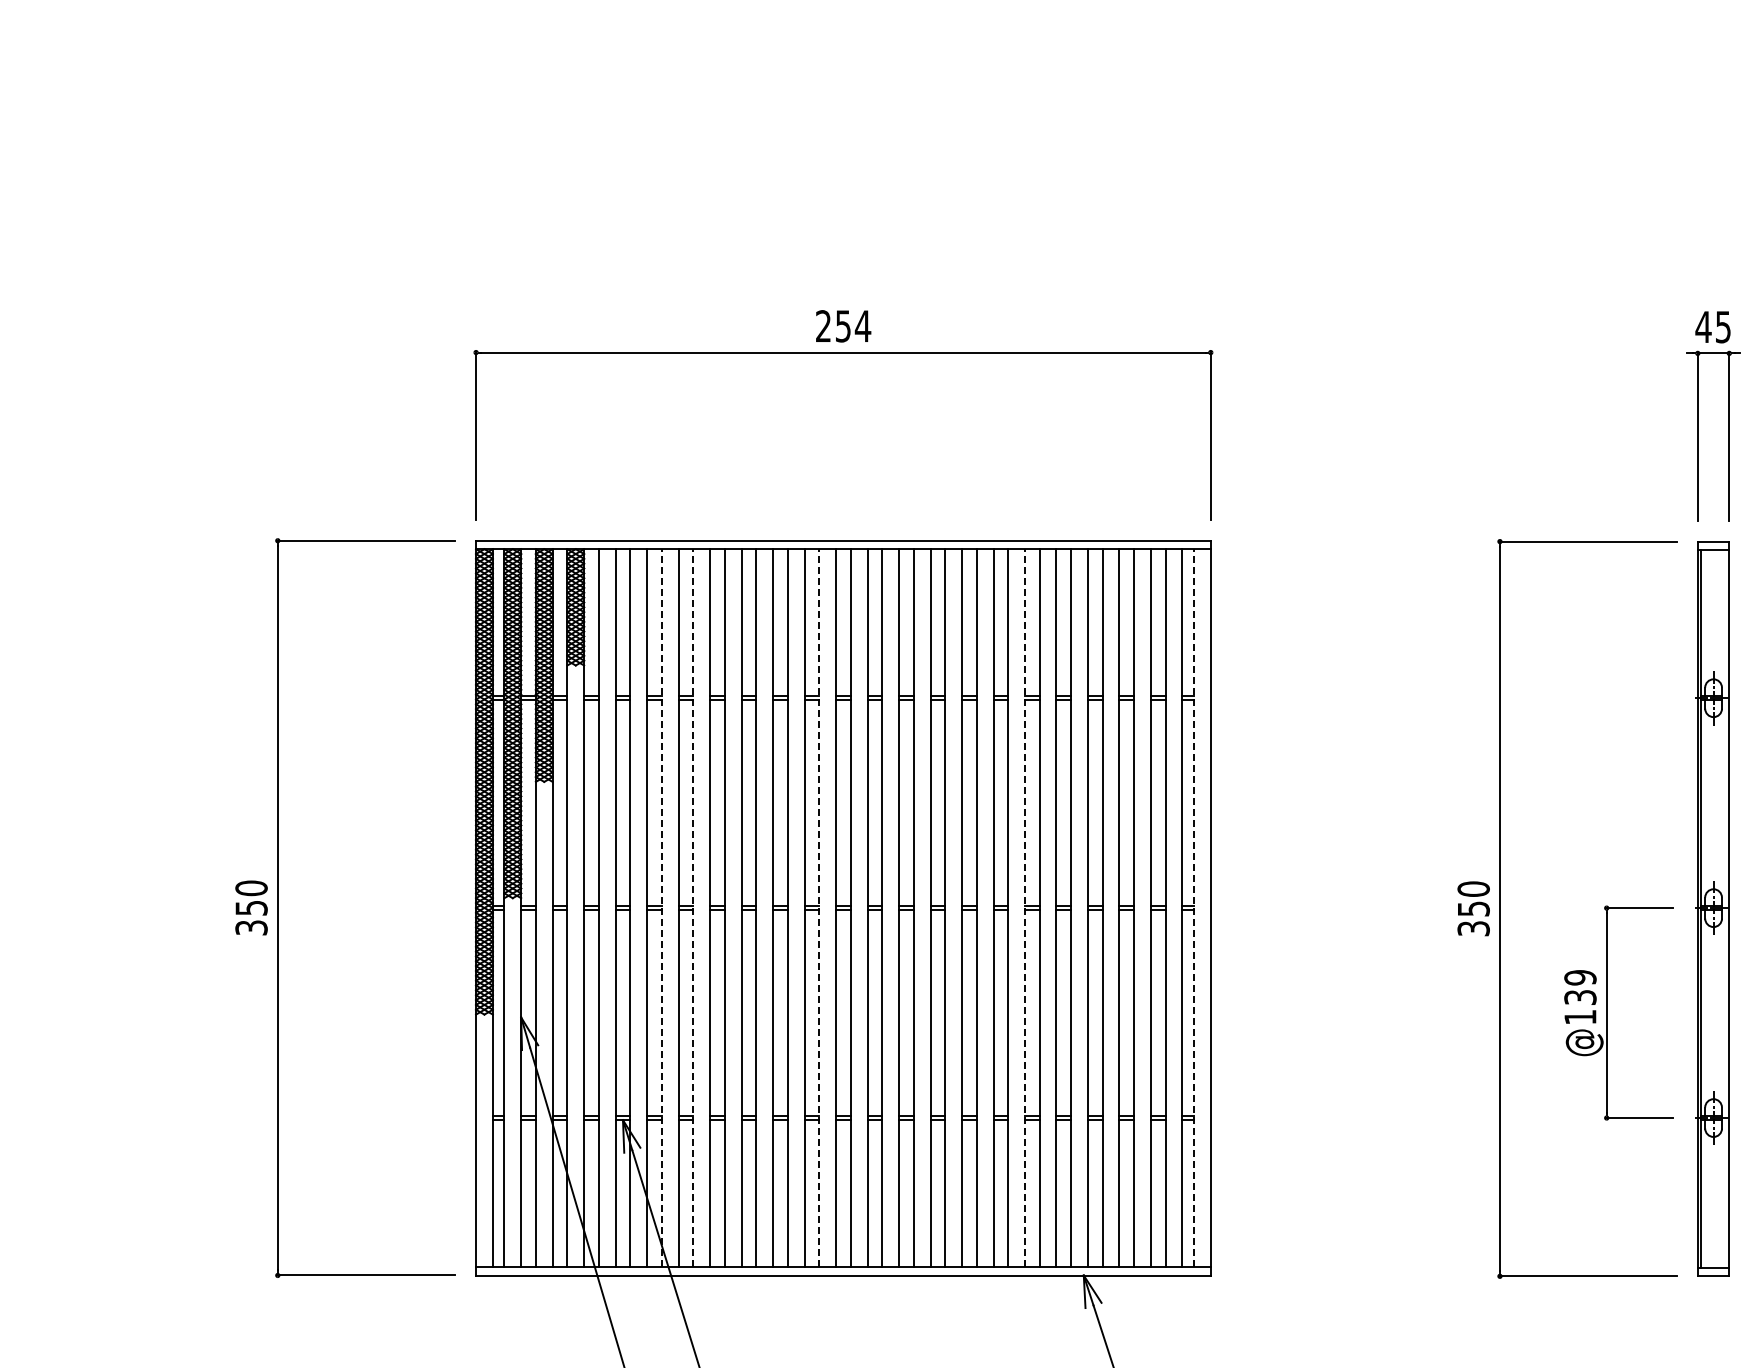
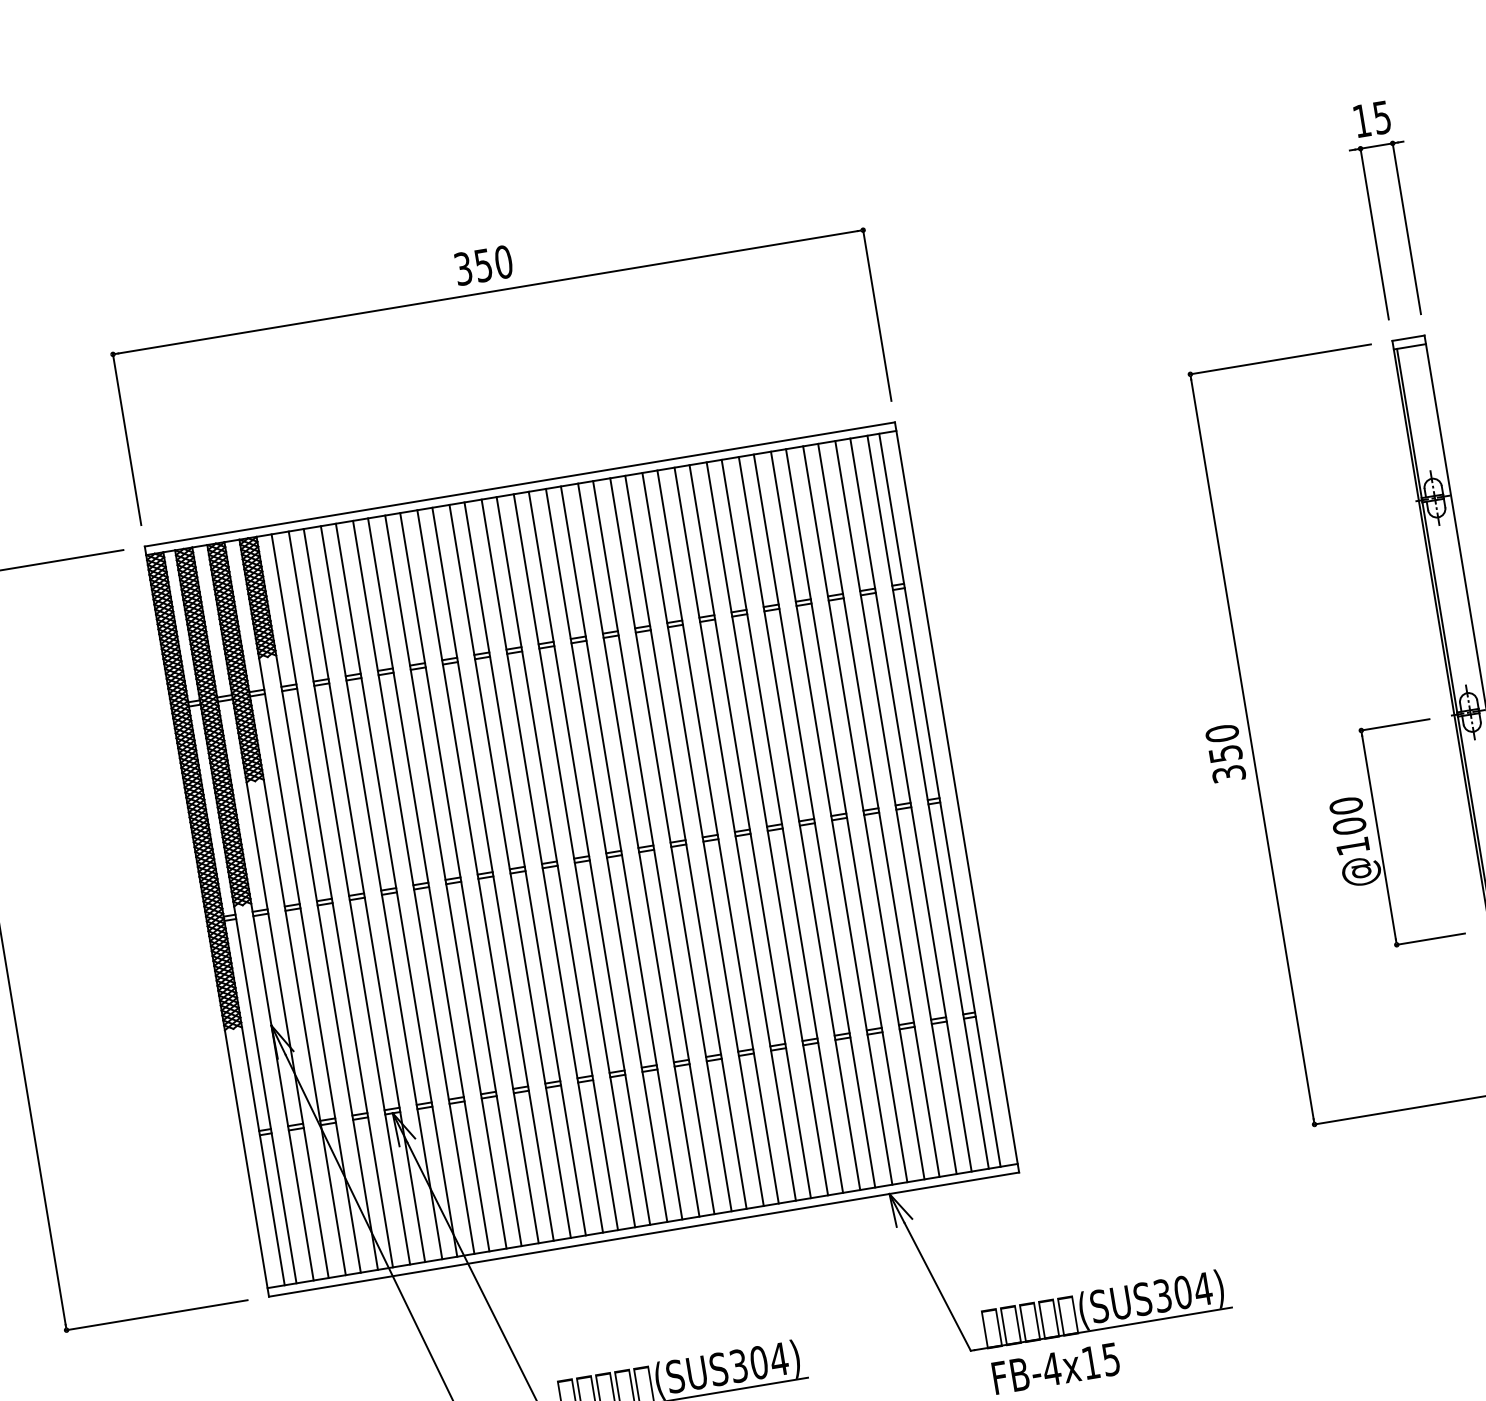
text: (843, 326) -> (483, 265), 254 -> 350
text: (1703, 326) -> (1361, 120), 45 -> 15
line: (661, 908) -> (396, 890), dashed -> solid
line: (693, 908) -> (428, 885), dashed -> solid
line: (819, 908) -> (557, 863), dashed -> solid
line: (1025, 908) -> (767, 829), dashed -> solid
line: (1193, 908) -> (939, 800), dashed -> solid
text: (1580, 987) -> (1347, 815), @139 -> @100

